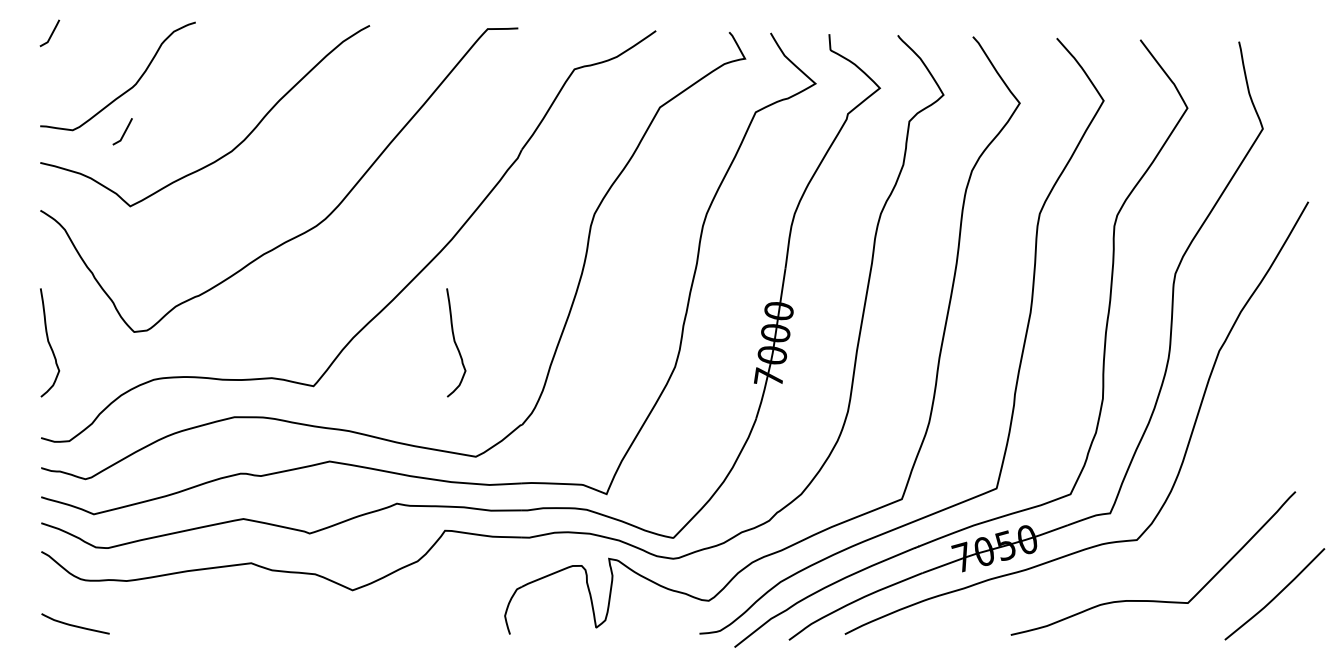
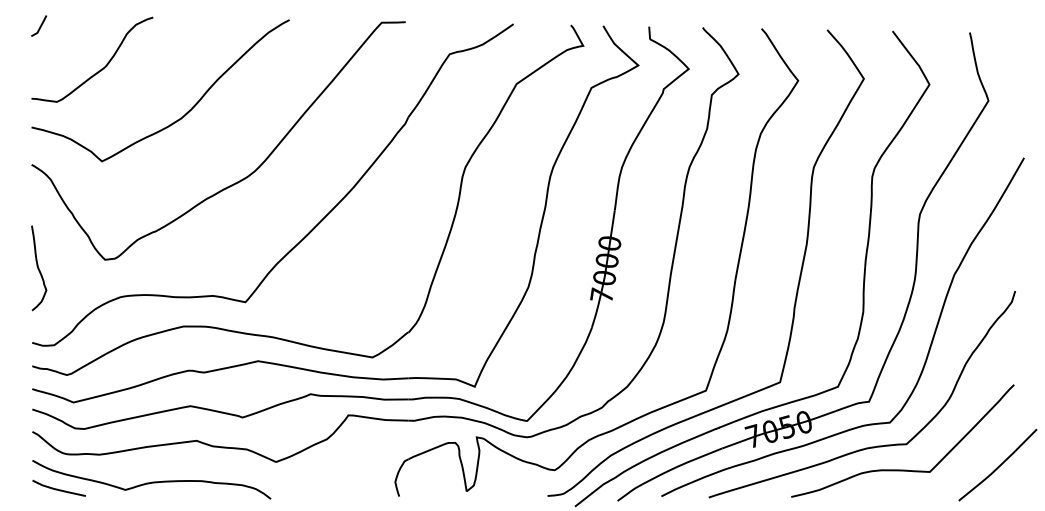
line: (124, 131) -> (97, 102), removed
curve: (456, 343) -> (357, 268), removed
curve: (1113, 570) -> (871, 446), added
curve: (194, 615) -> (152, 481), added

